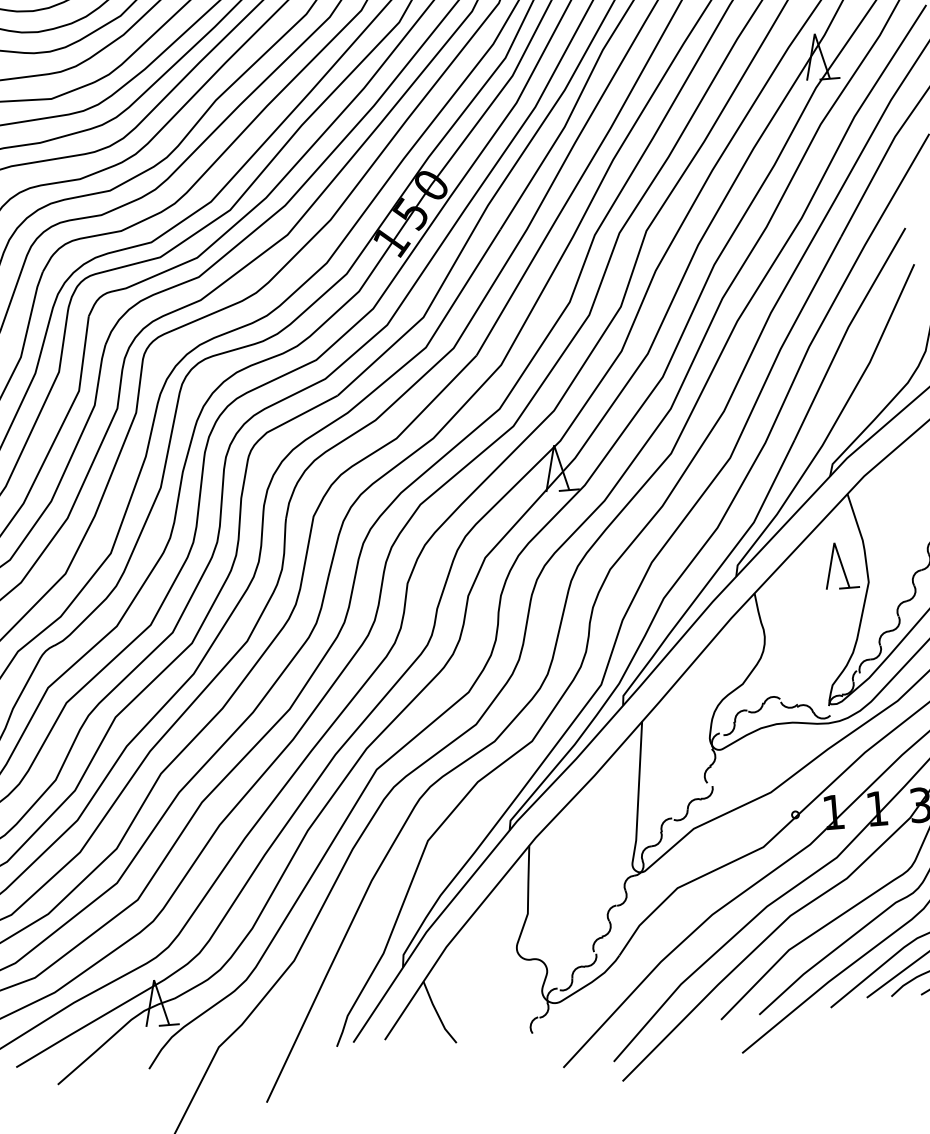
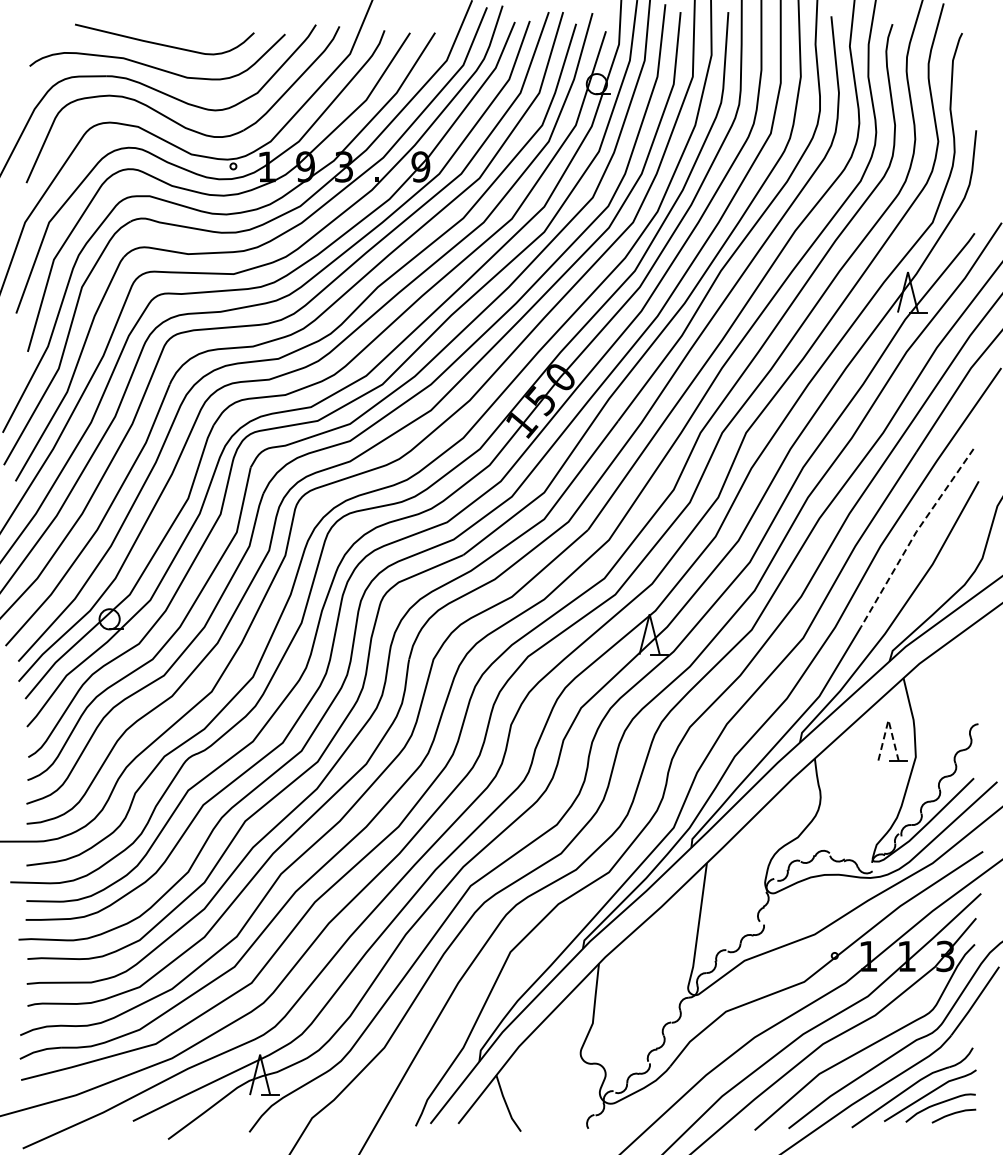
line: (846, 332) -> (914, 536), solid -> dashed
line: (834, 543) -> (888, 720), solid -> dashed

